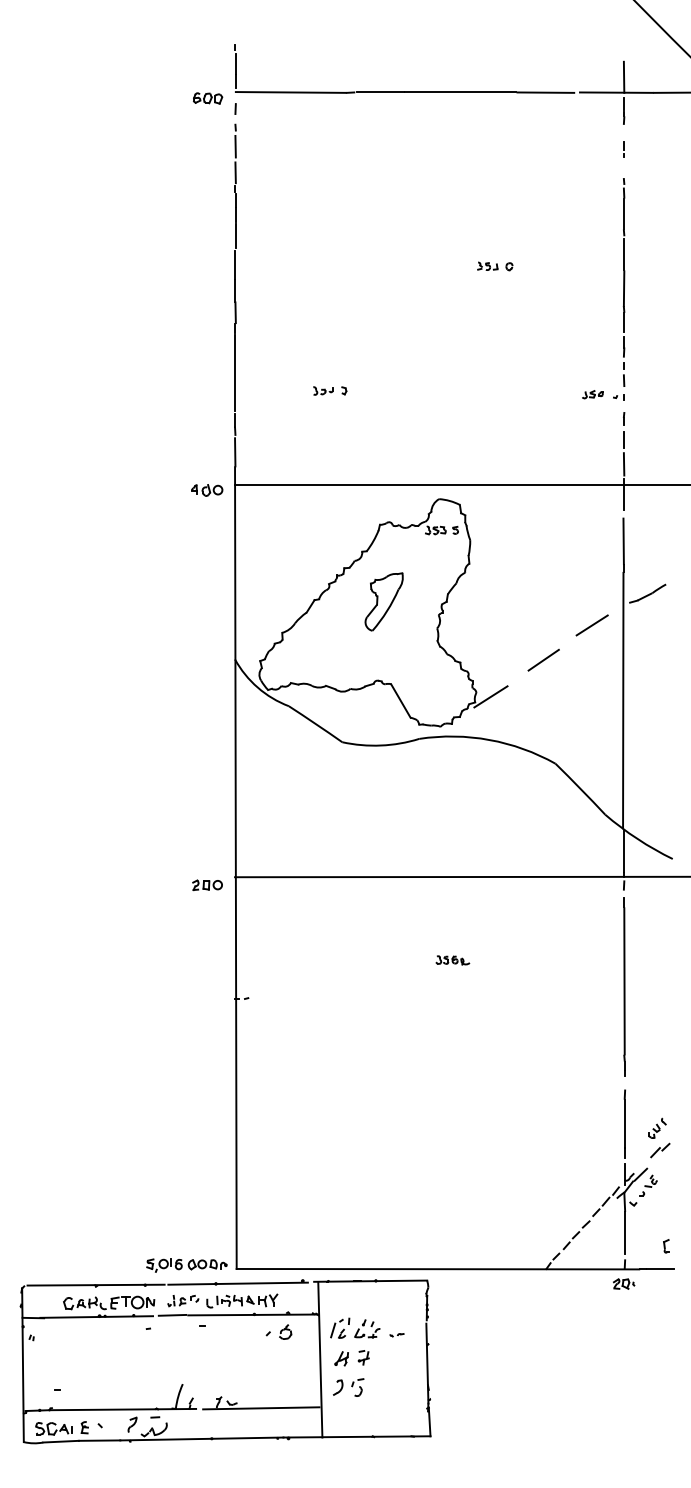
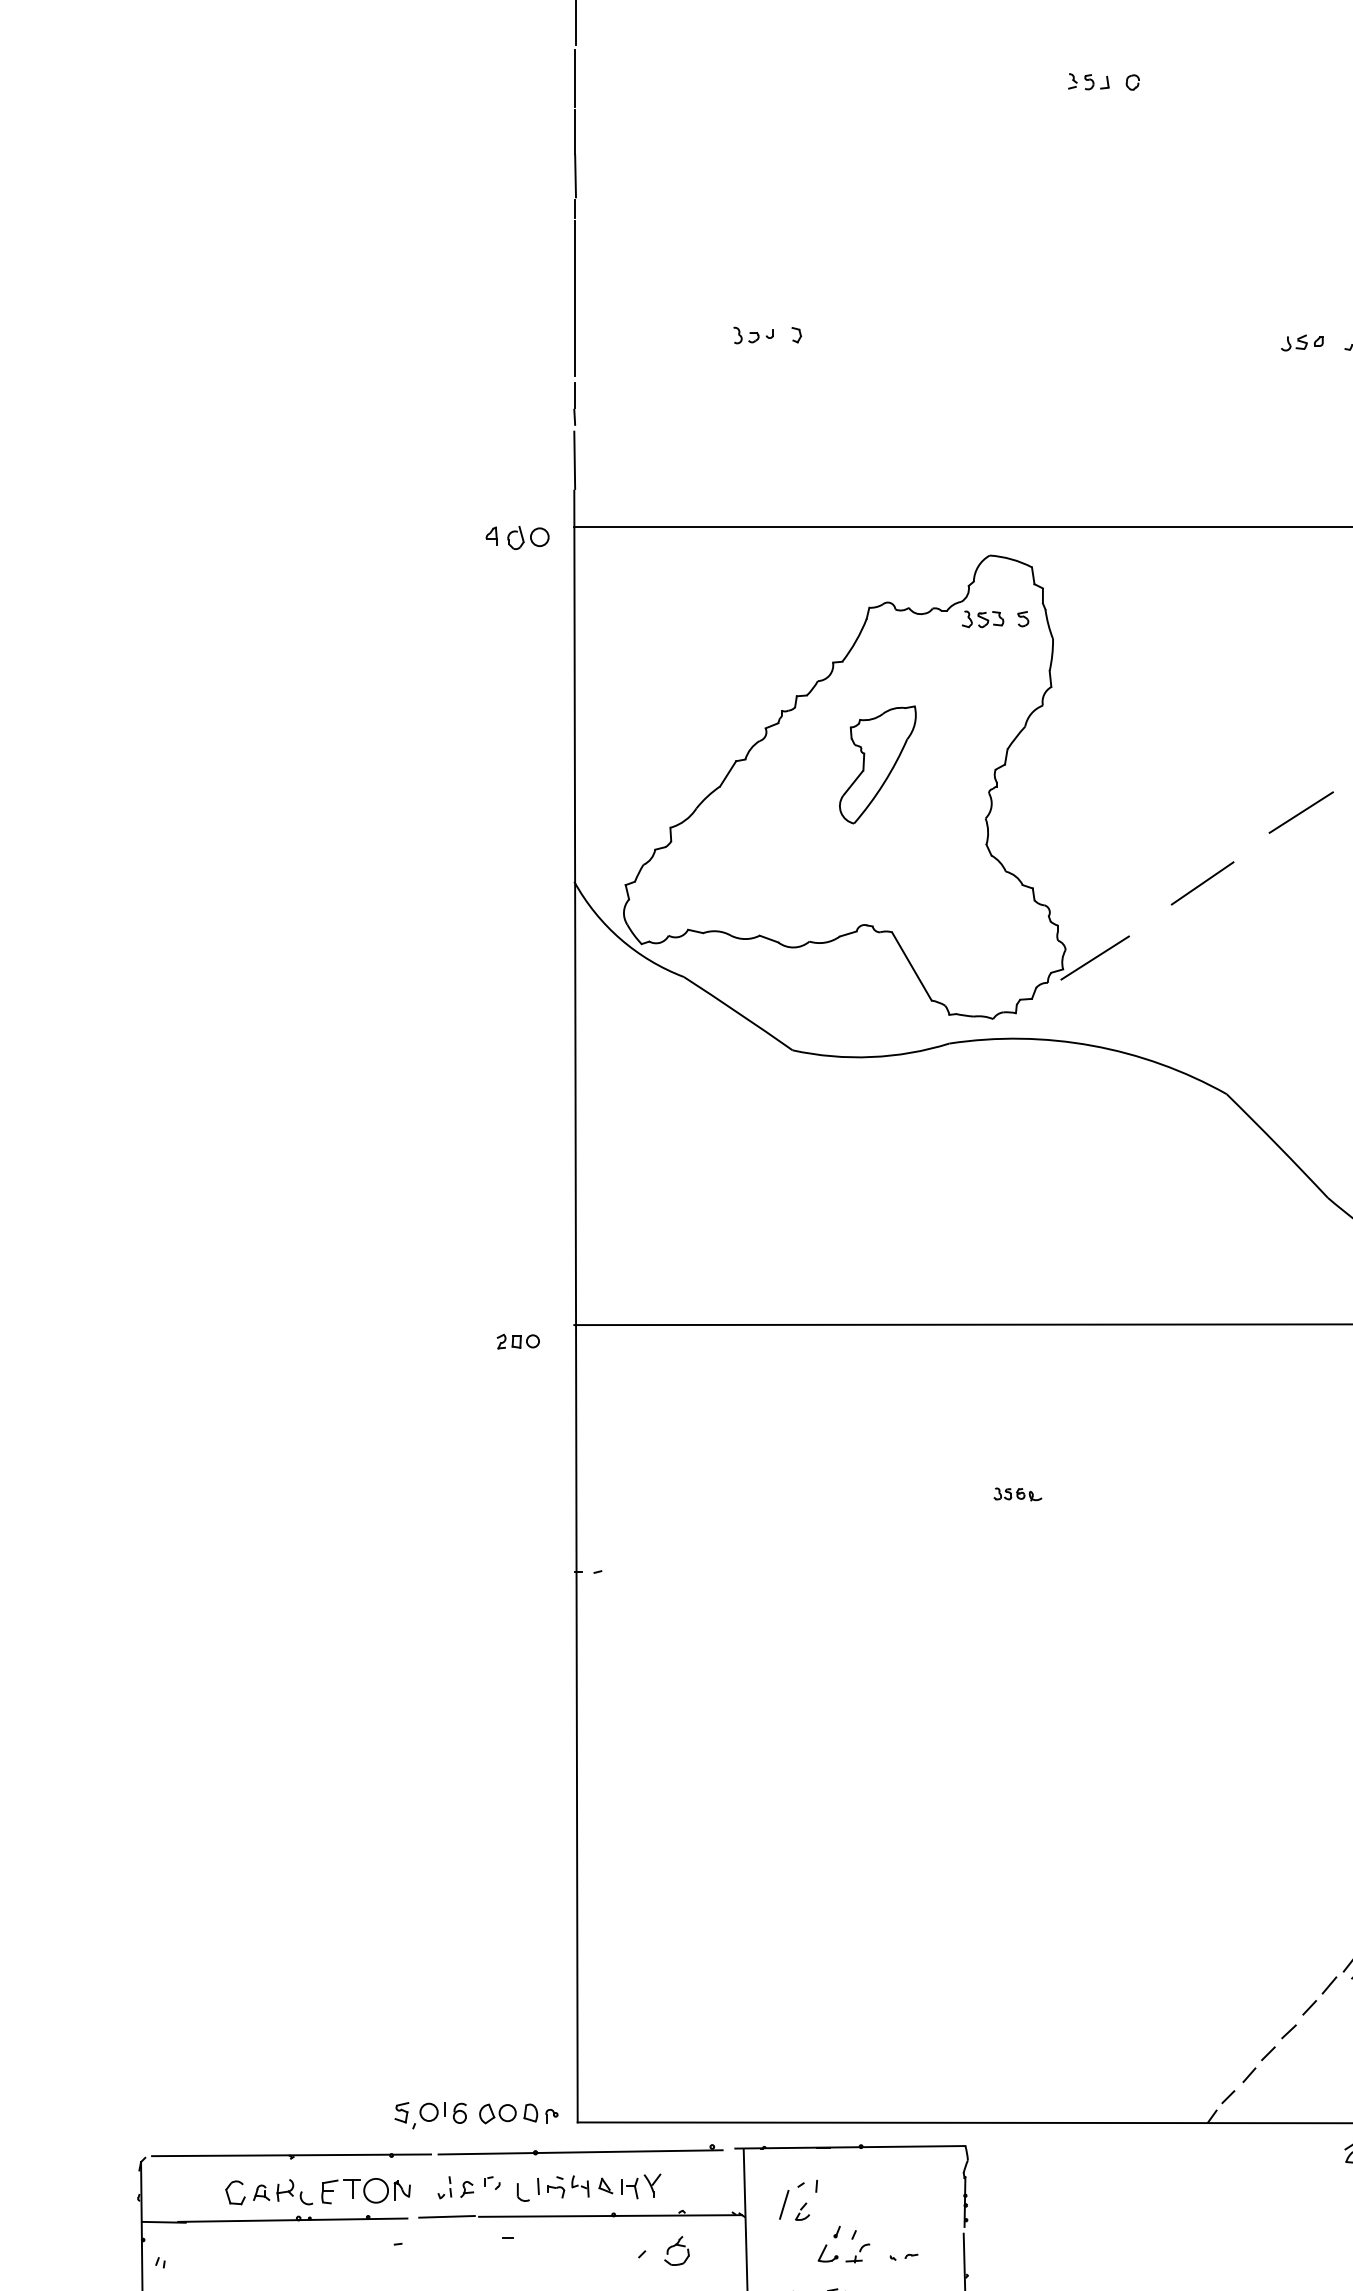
part: (207, 885) -> (518, 1341), size x0.7
part: (452, 960) -> (1016, 1494), size x0.7
part: (340, 1327) -> (799, 2198), moved

